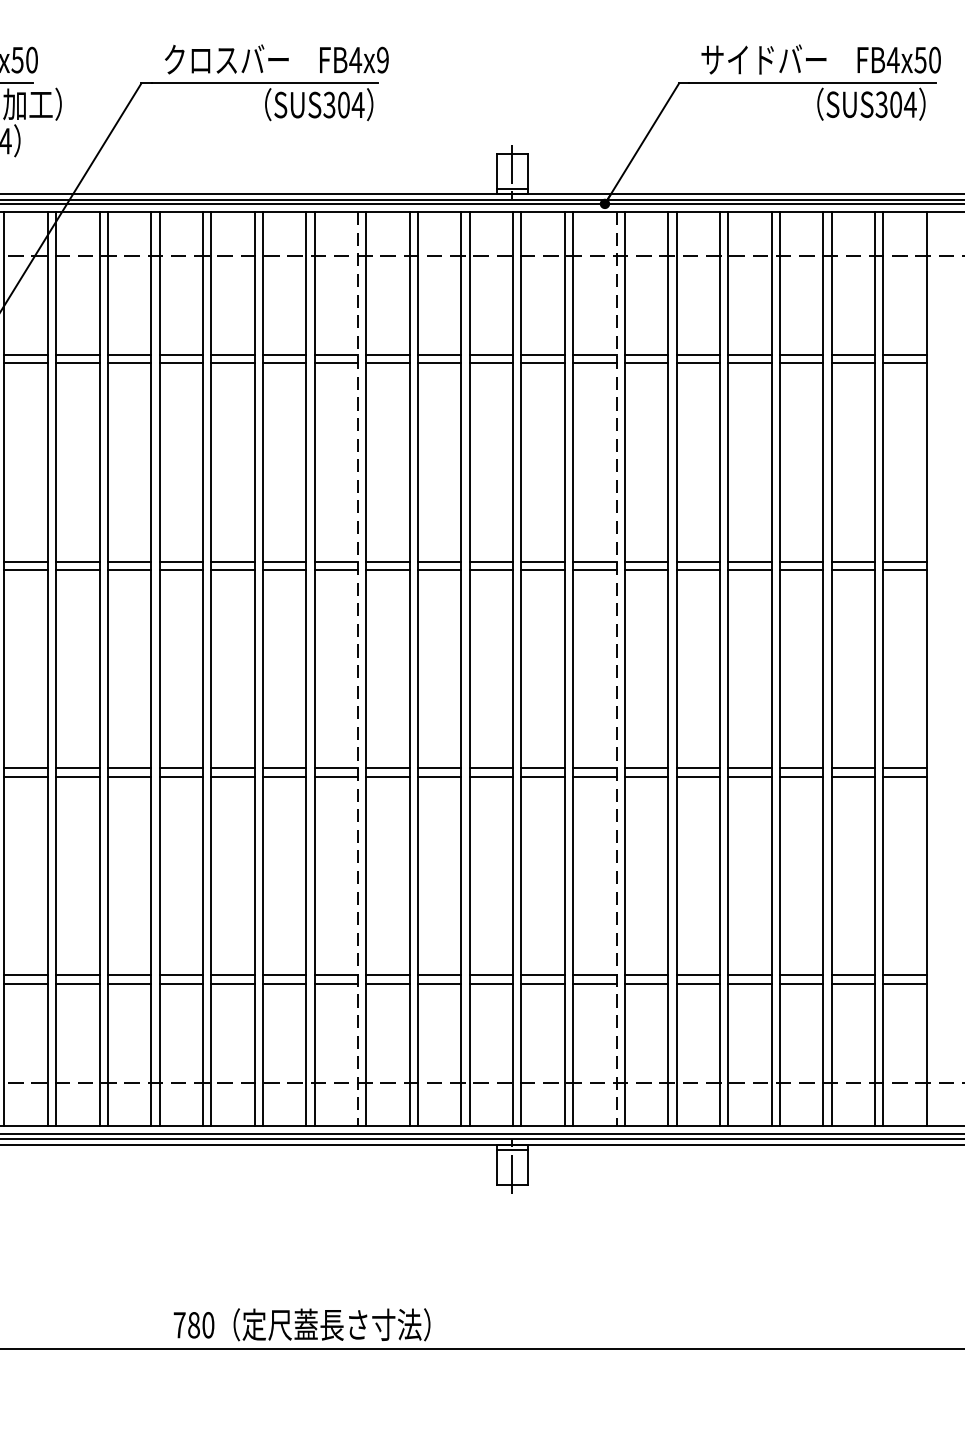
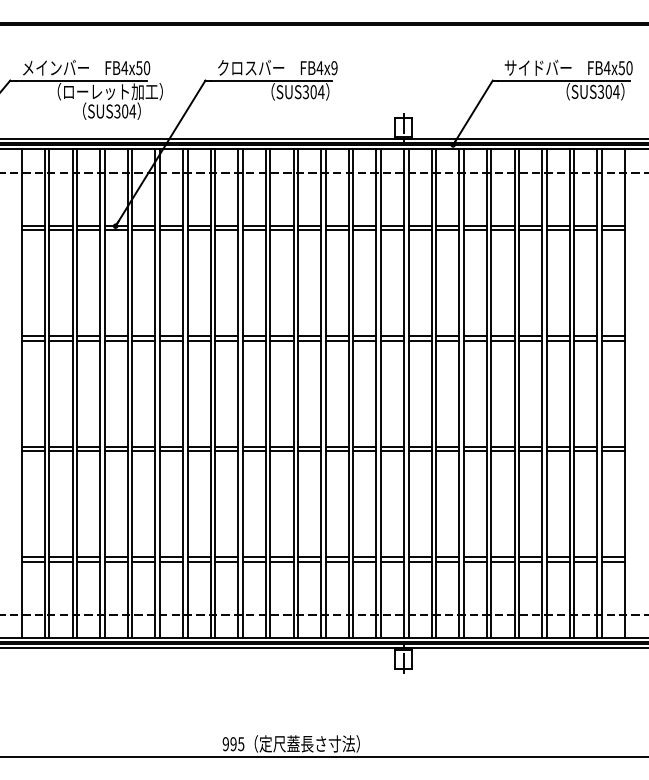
line: (358, 670) -> (321, 394), dashed -> solid
line: (616, 670) -> (459, 394), dashed -> solid
text: (193, 1325) -> (233, 744), 780 -> 995

